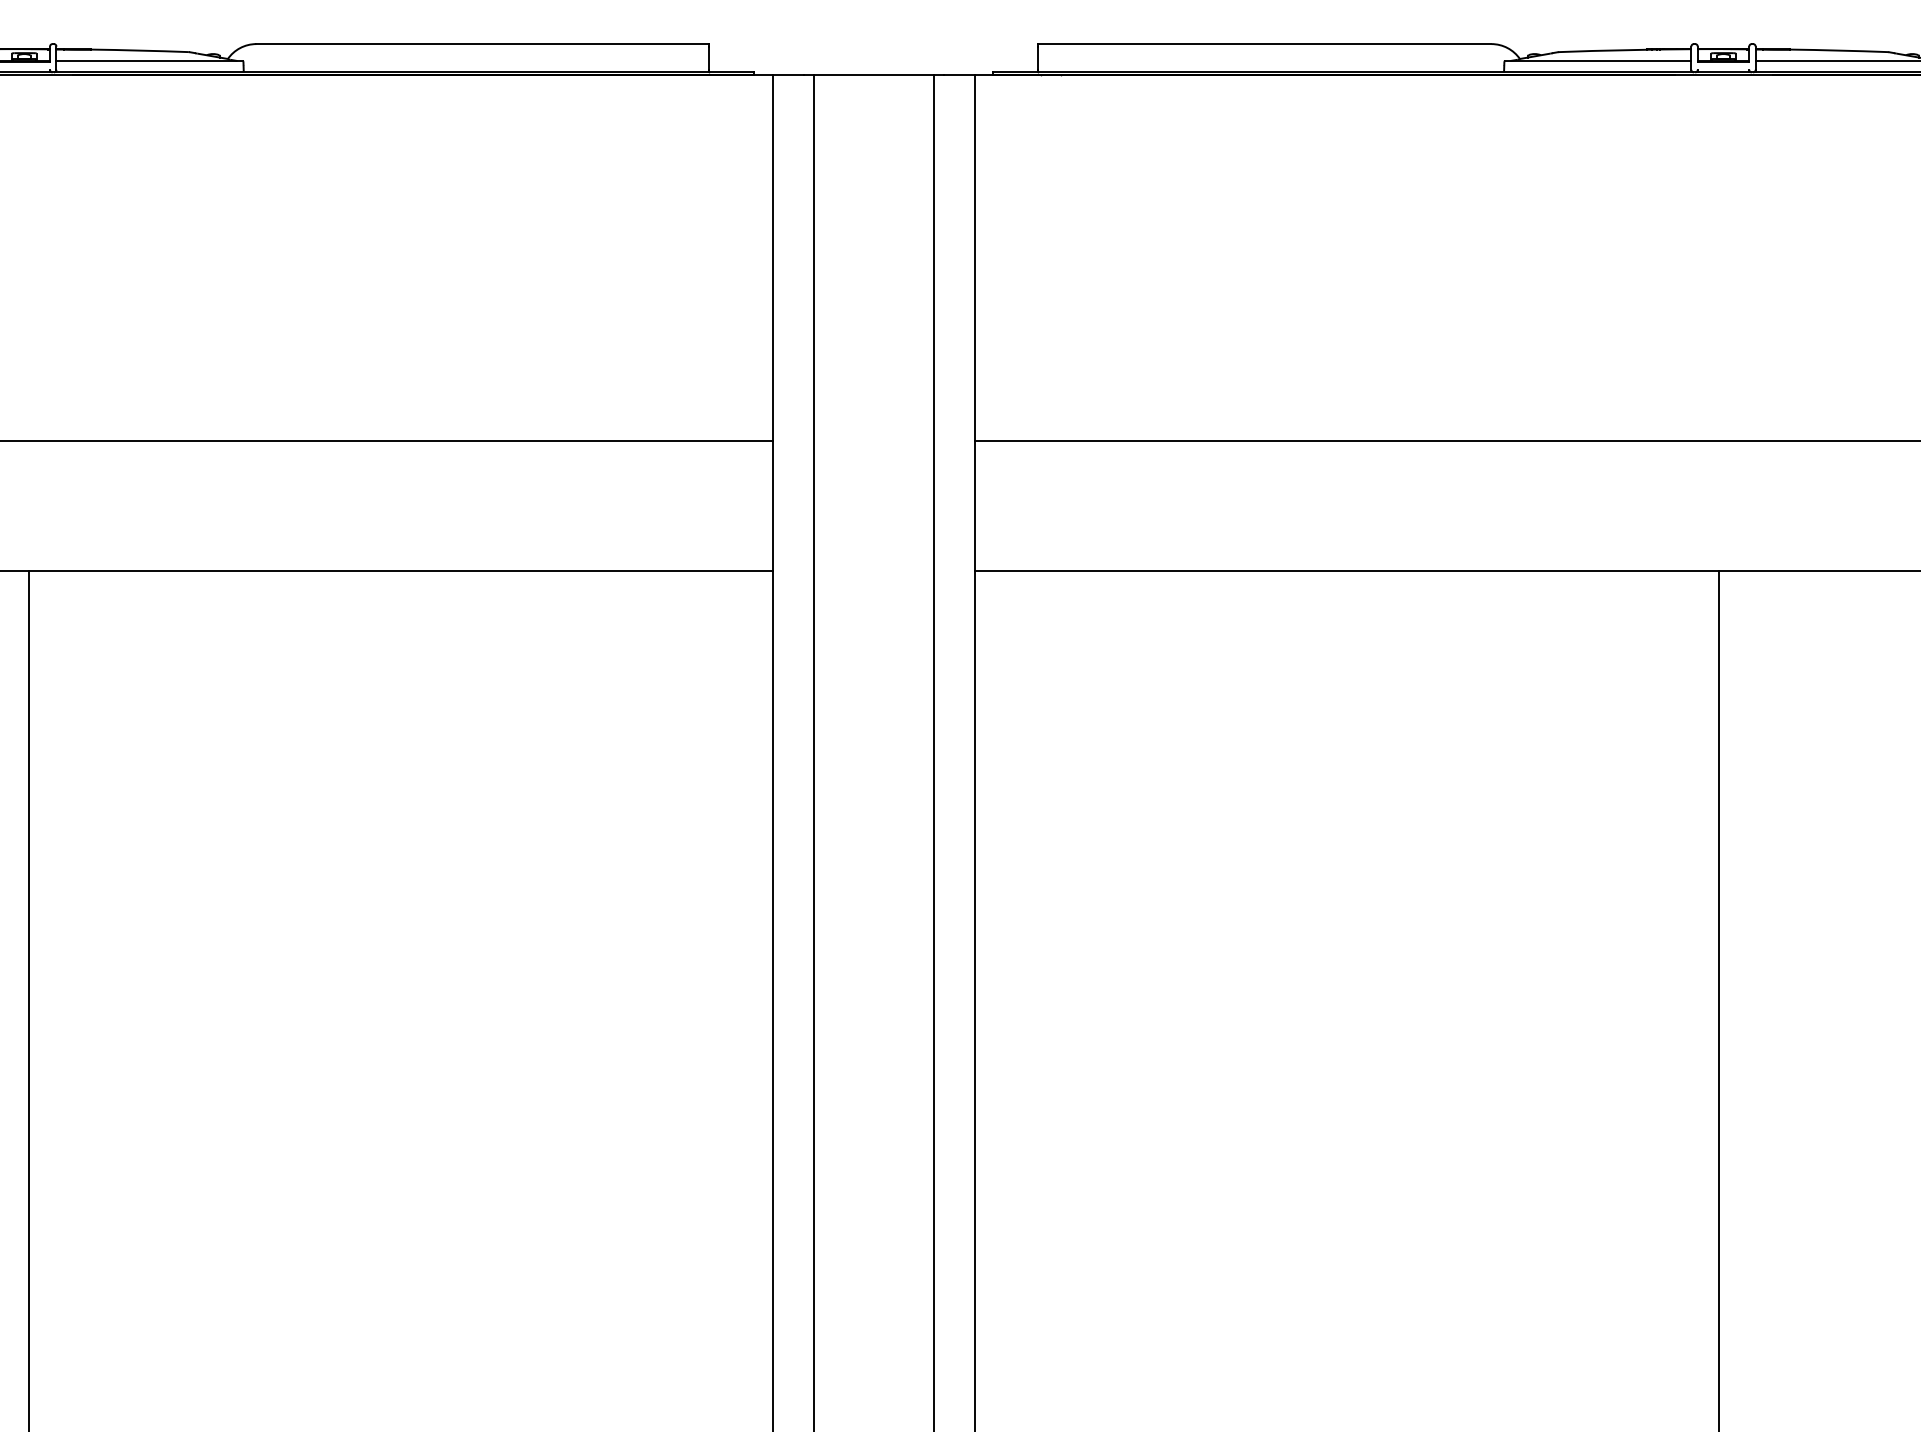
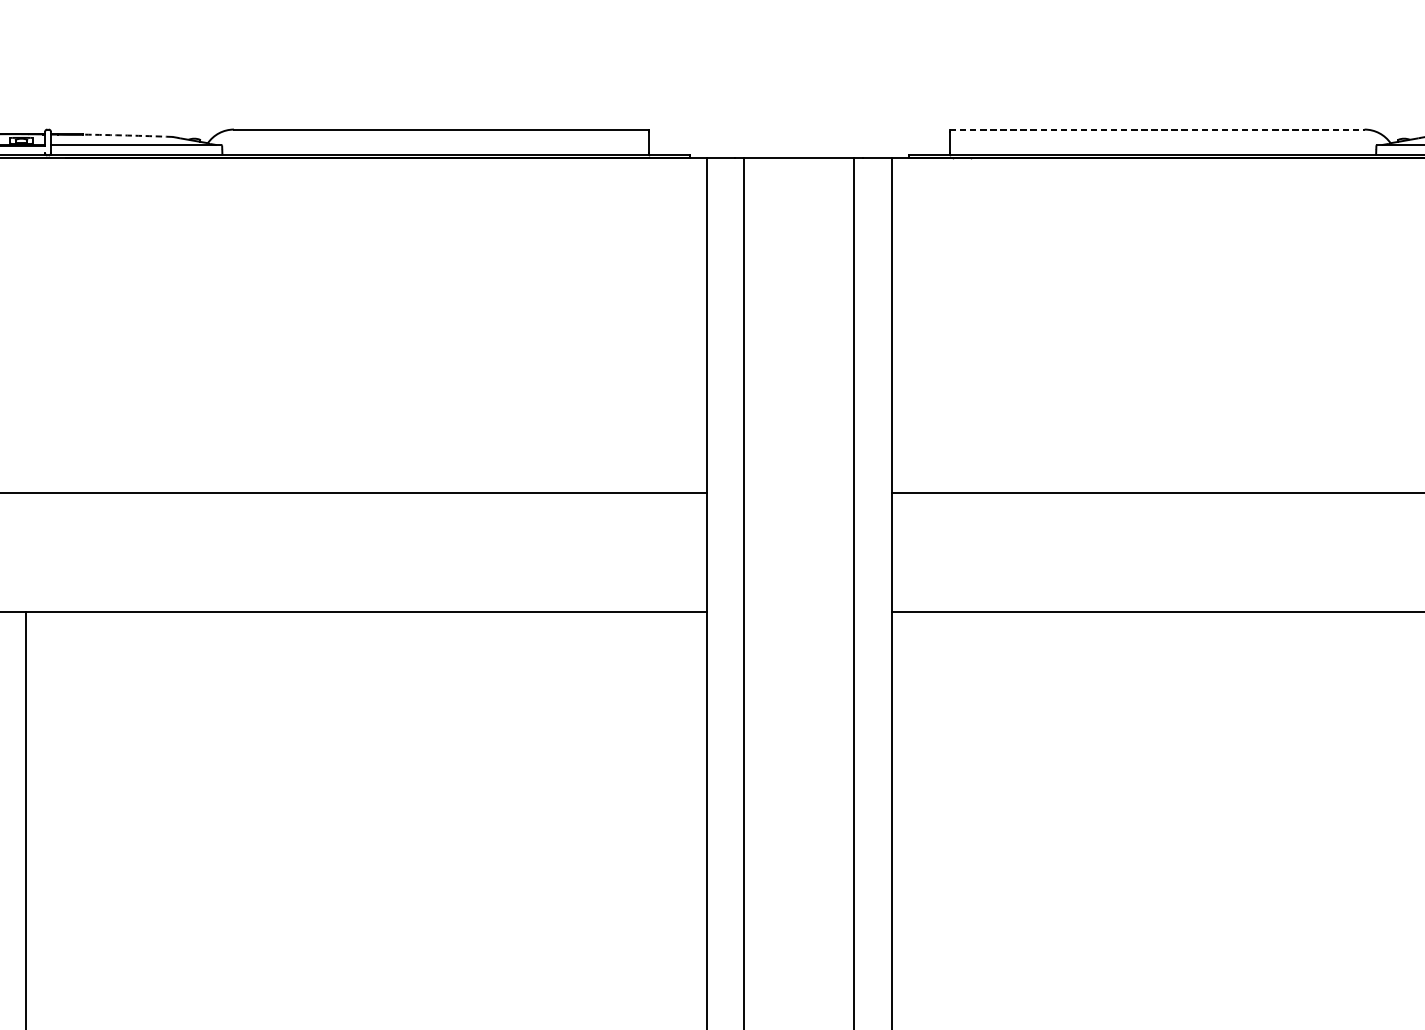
line: (1265, 44) -> (1157, 129), solid -> dashed
arc: (139, 50) -> (126, 135), solid -> dashed

